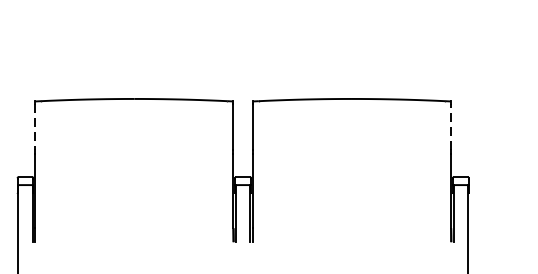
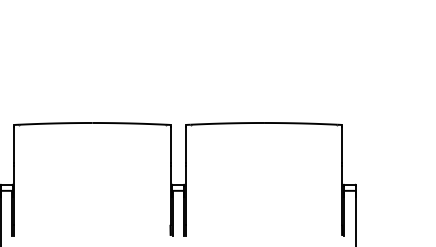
line: (451, 126) -> (342, 144), dashed -> solid
line: (35, 127) -> (14, 145), dashed -> solid

